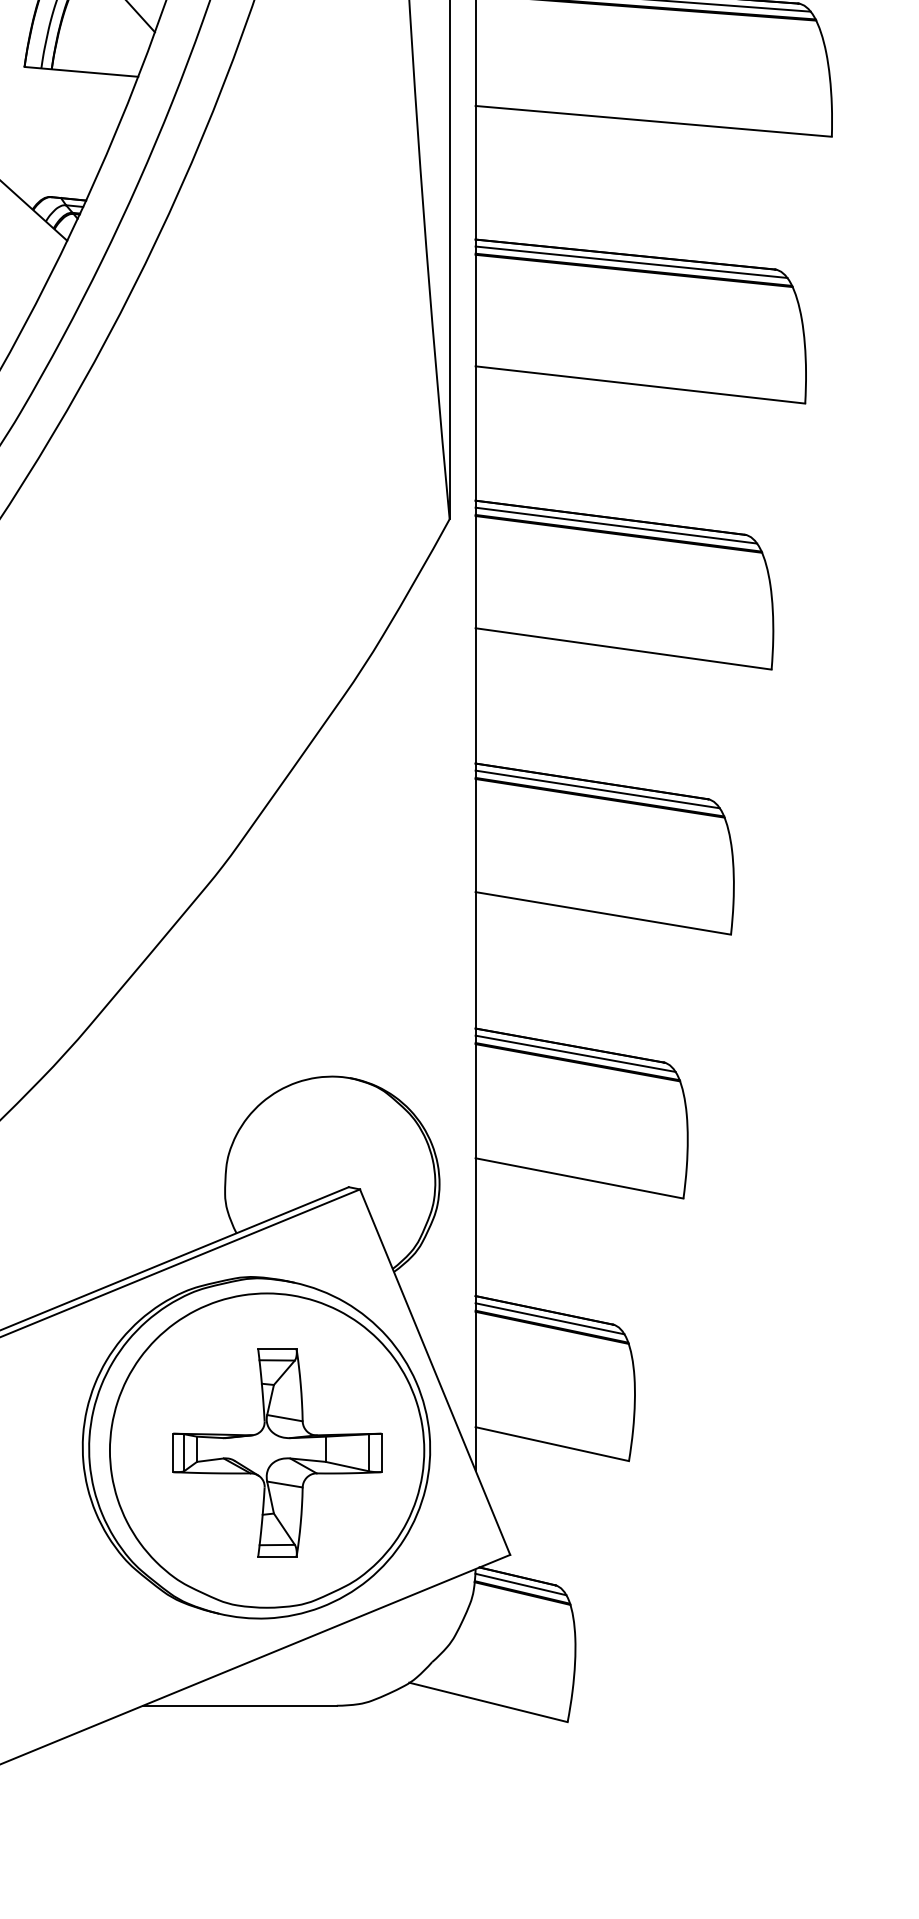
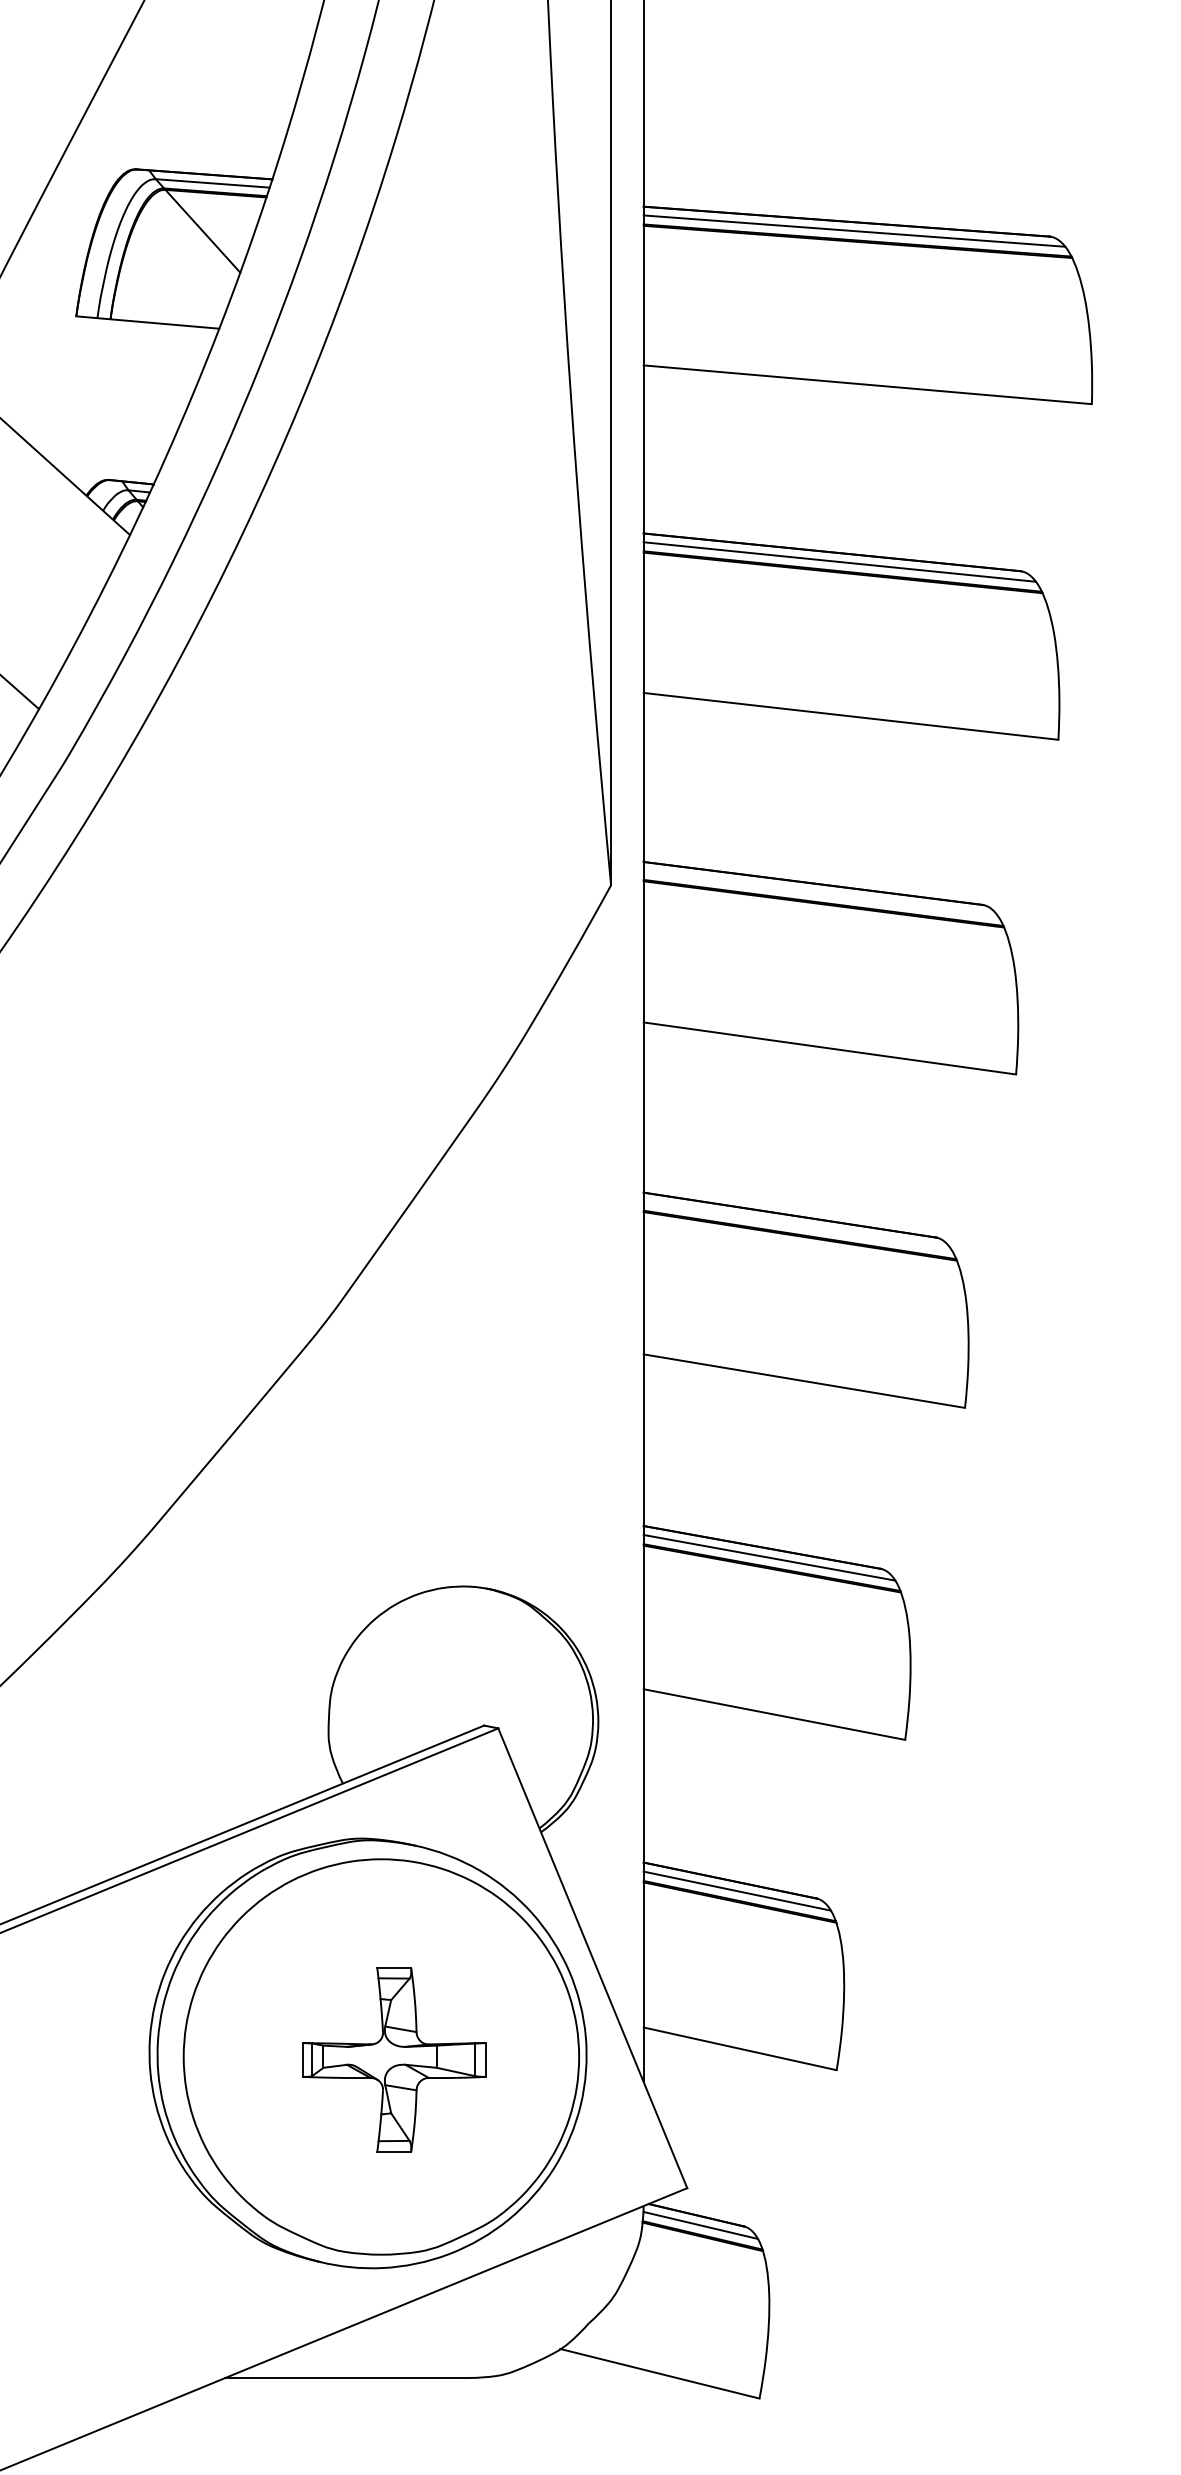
line: (616, 524) -> (820, 892), removed
line: (597, 788) -> (797, 1224), removed
part: (276, 1452) -> (393, 2059), size x0.7

